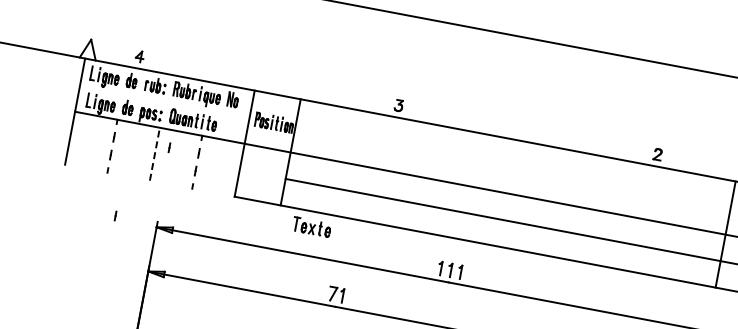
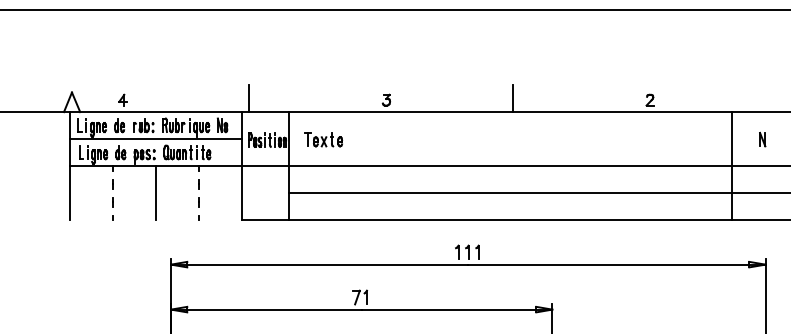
line: (264, 78) -> (249, 98), added
line: (164, 101) -> (155, 139), added
line: (523, 127) -> (513, 98), added
part: (168, 148) -> (168, 184), removed
line: (154, 154) -> (155, 193), dashed -> solid
part: (115, 216) -> (128, 261), removed
part: (311, 226) -> (323, 139), moved

